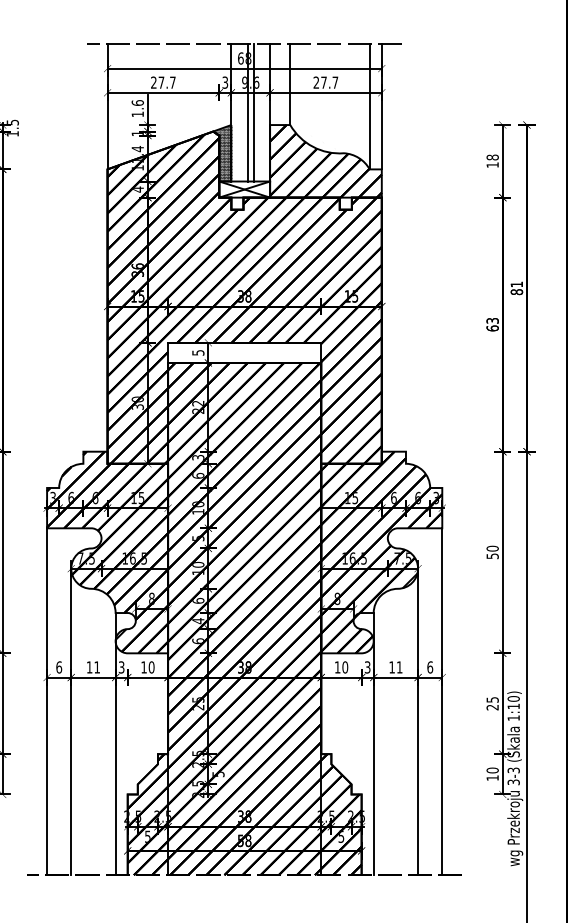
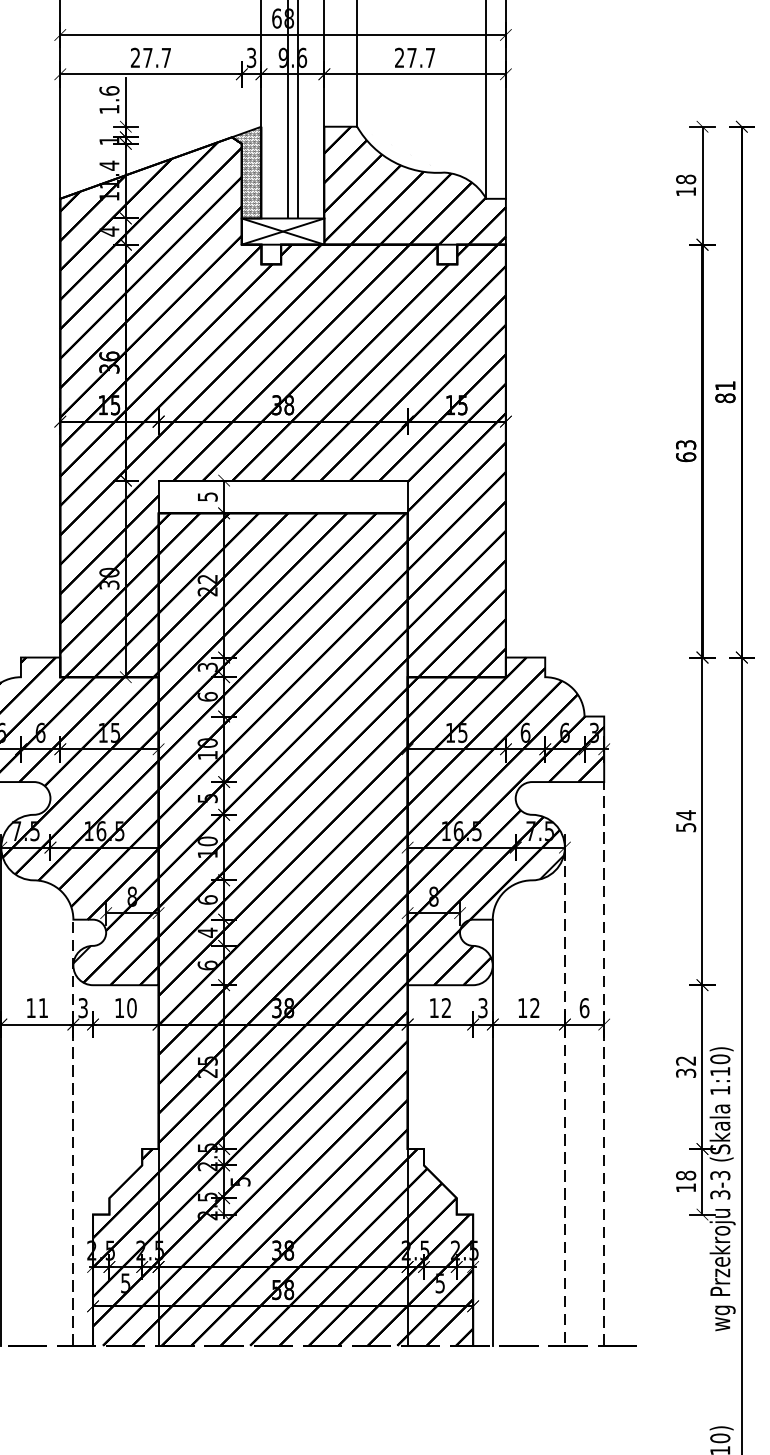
text: (492, 548) -> (685, 814), 50 -> 54
text: (345, 667) -> (446, 1008), 10 -> 12
text: (399, 667) -> (534, 1008), 11 -> 12
line: (442, 701) -> (604, 1063), solid -> dashed
text: (492, 703) -> (685, 1066), 25 -> 32
line: (418, 722) -> (565, 1097), solid -> dashed
line: (115, 743) -> (73, 1131), solid -> dashed
text: (492, 770) -> (685, 1175), 10 -> 18

